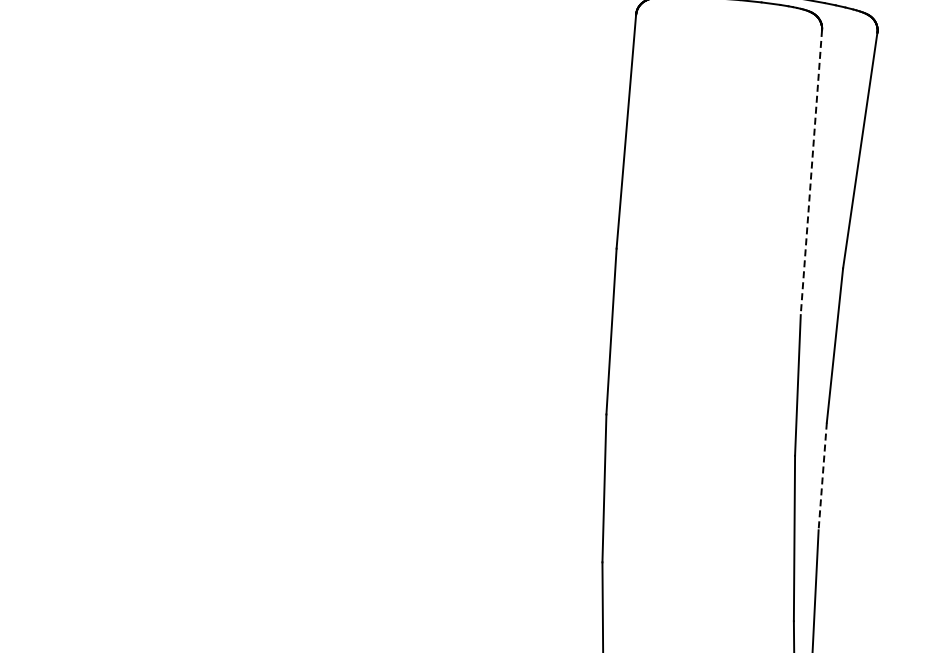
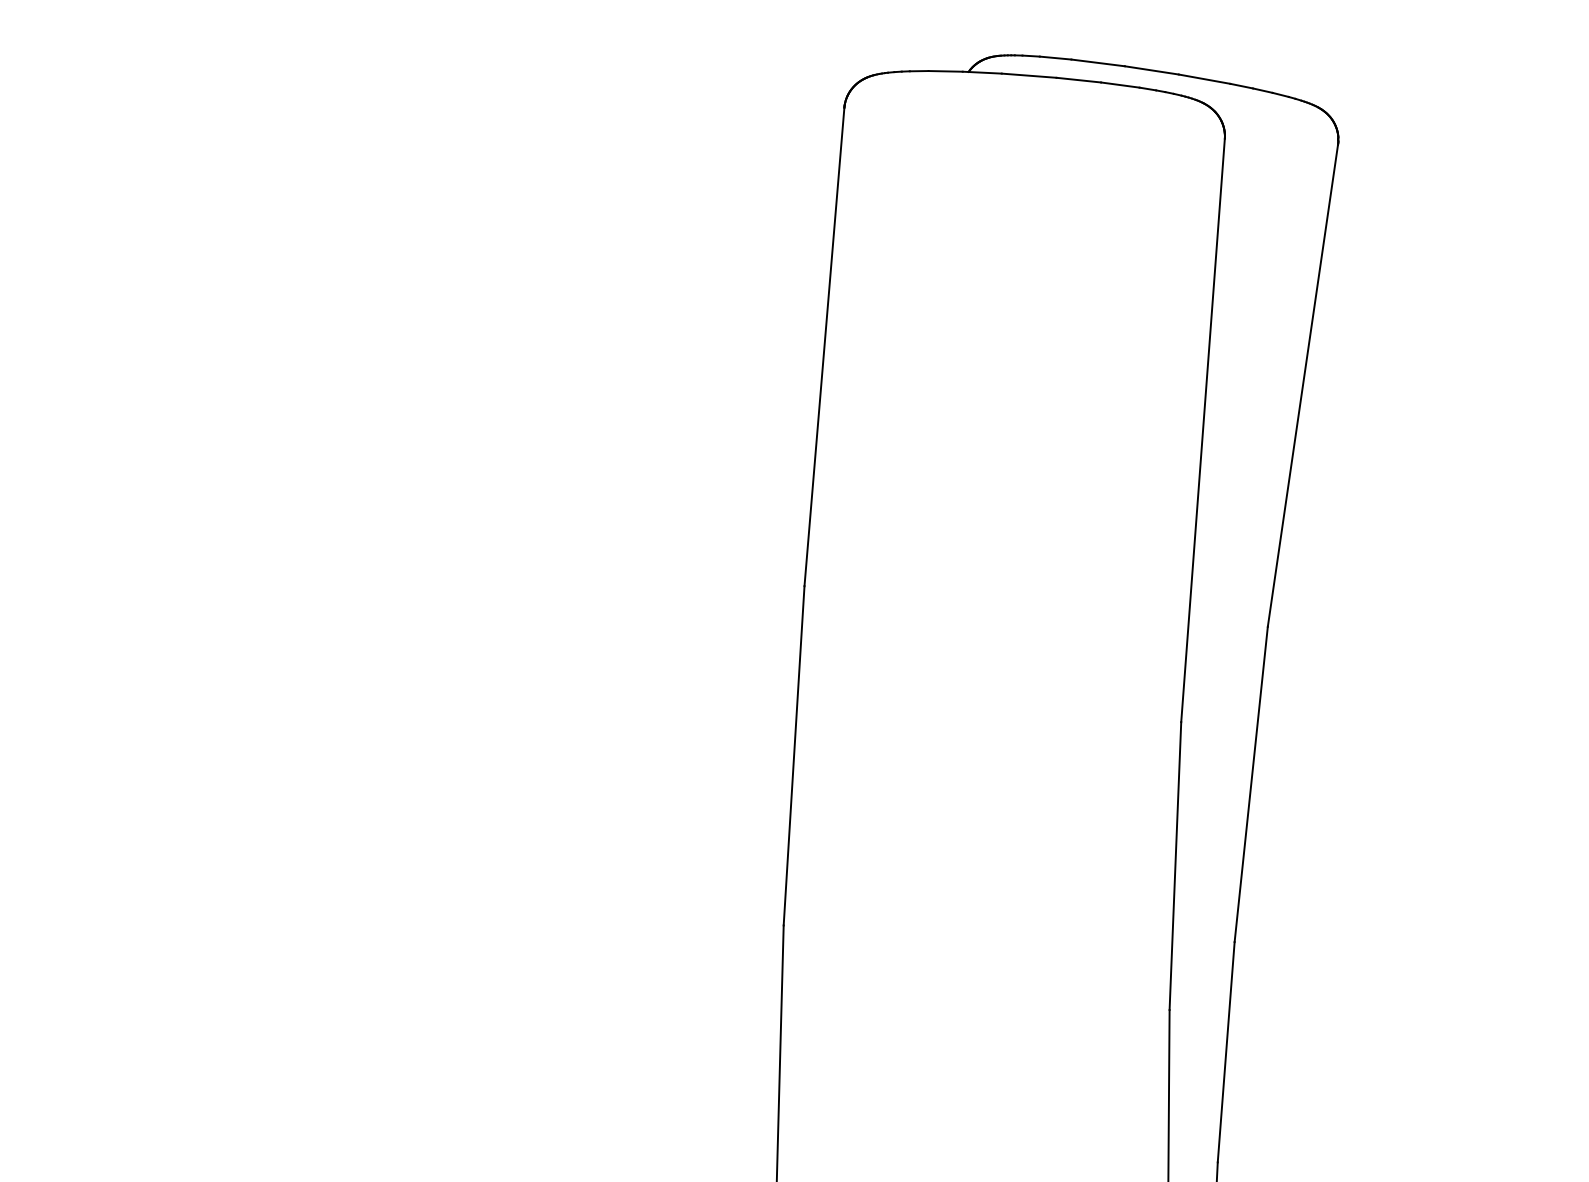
line: (811, 172) -> (1203, 430), dashed -> solid
line: (822, 476) -> (1225, 1052), dashed -> solid

